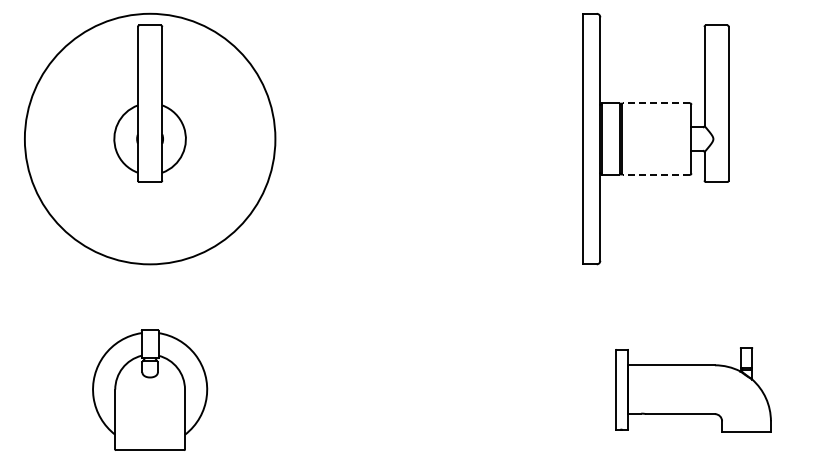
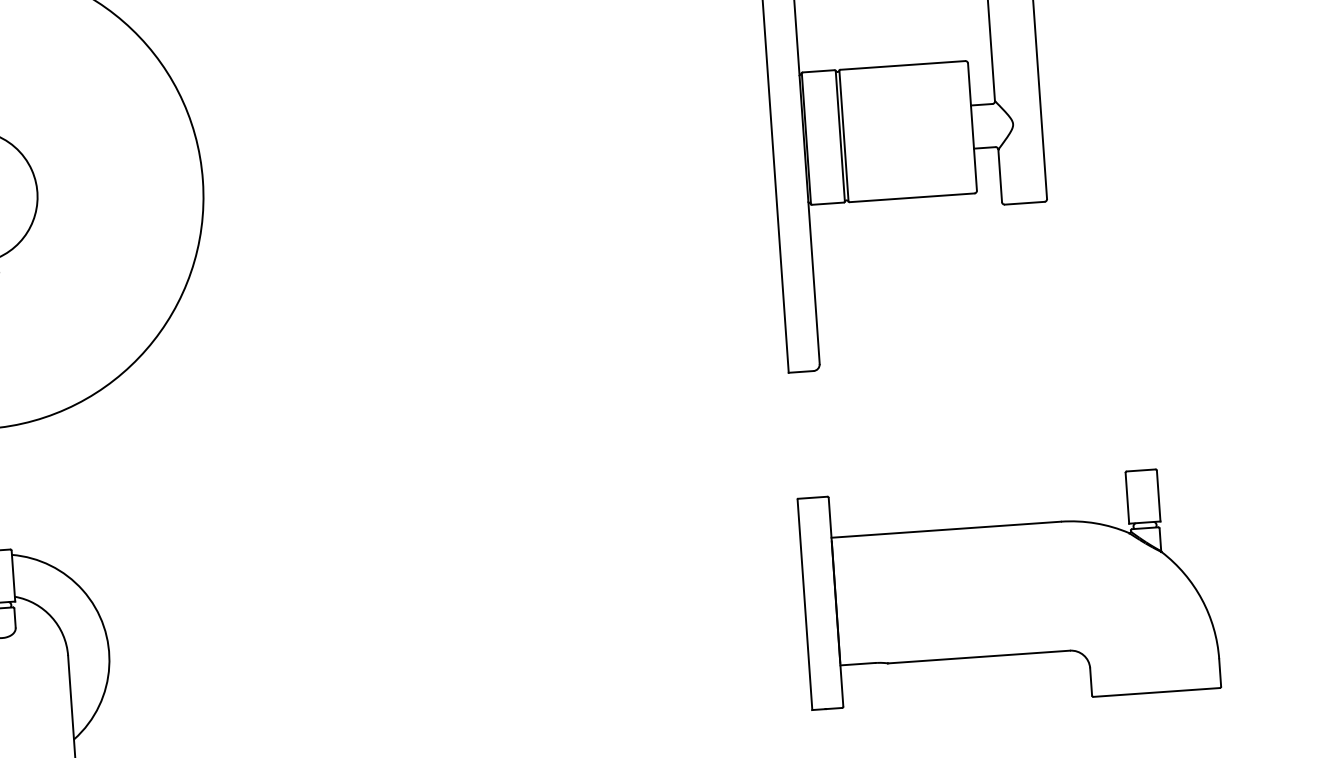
line: (656, 103) -> (903, 65), dashed -> solid
line: (656, 174) -> (912, 197), dashed -> solid
part: (693, 389) -> (1008, 590), size x1.43

